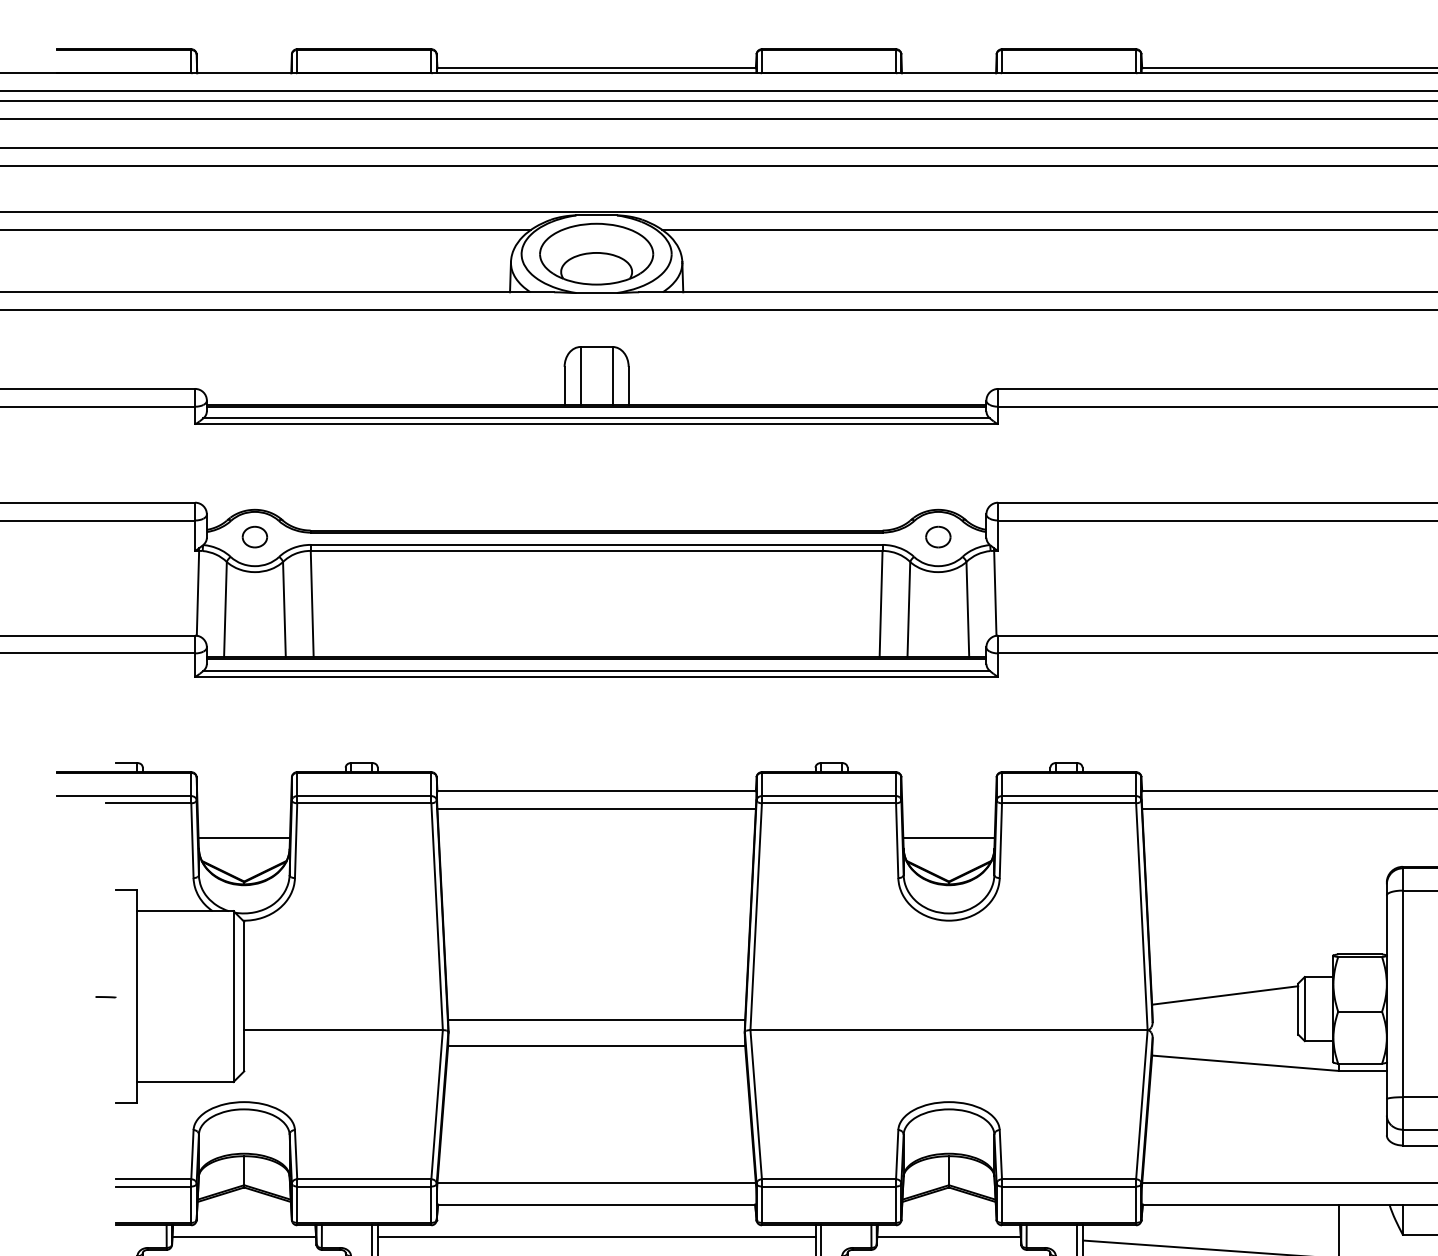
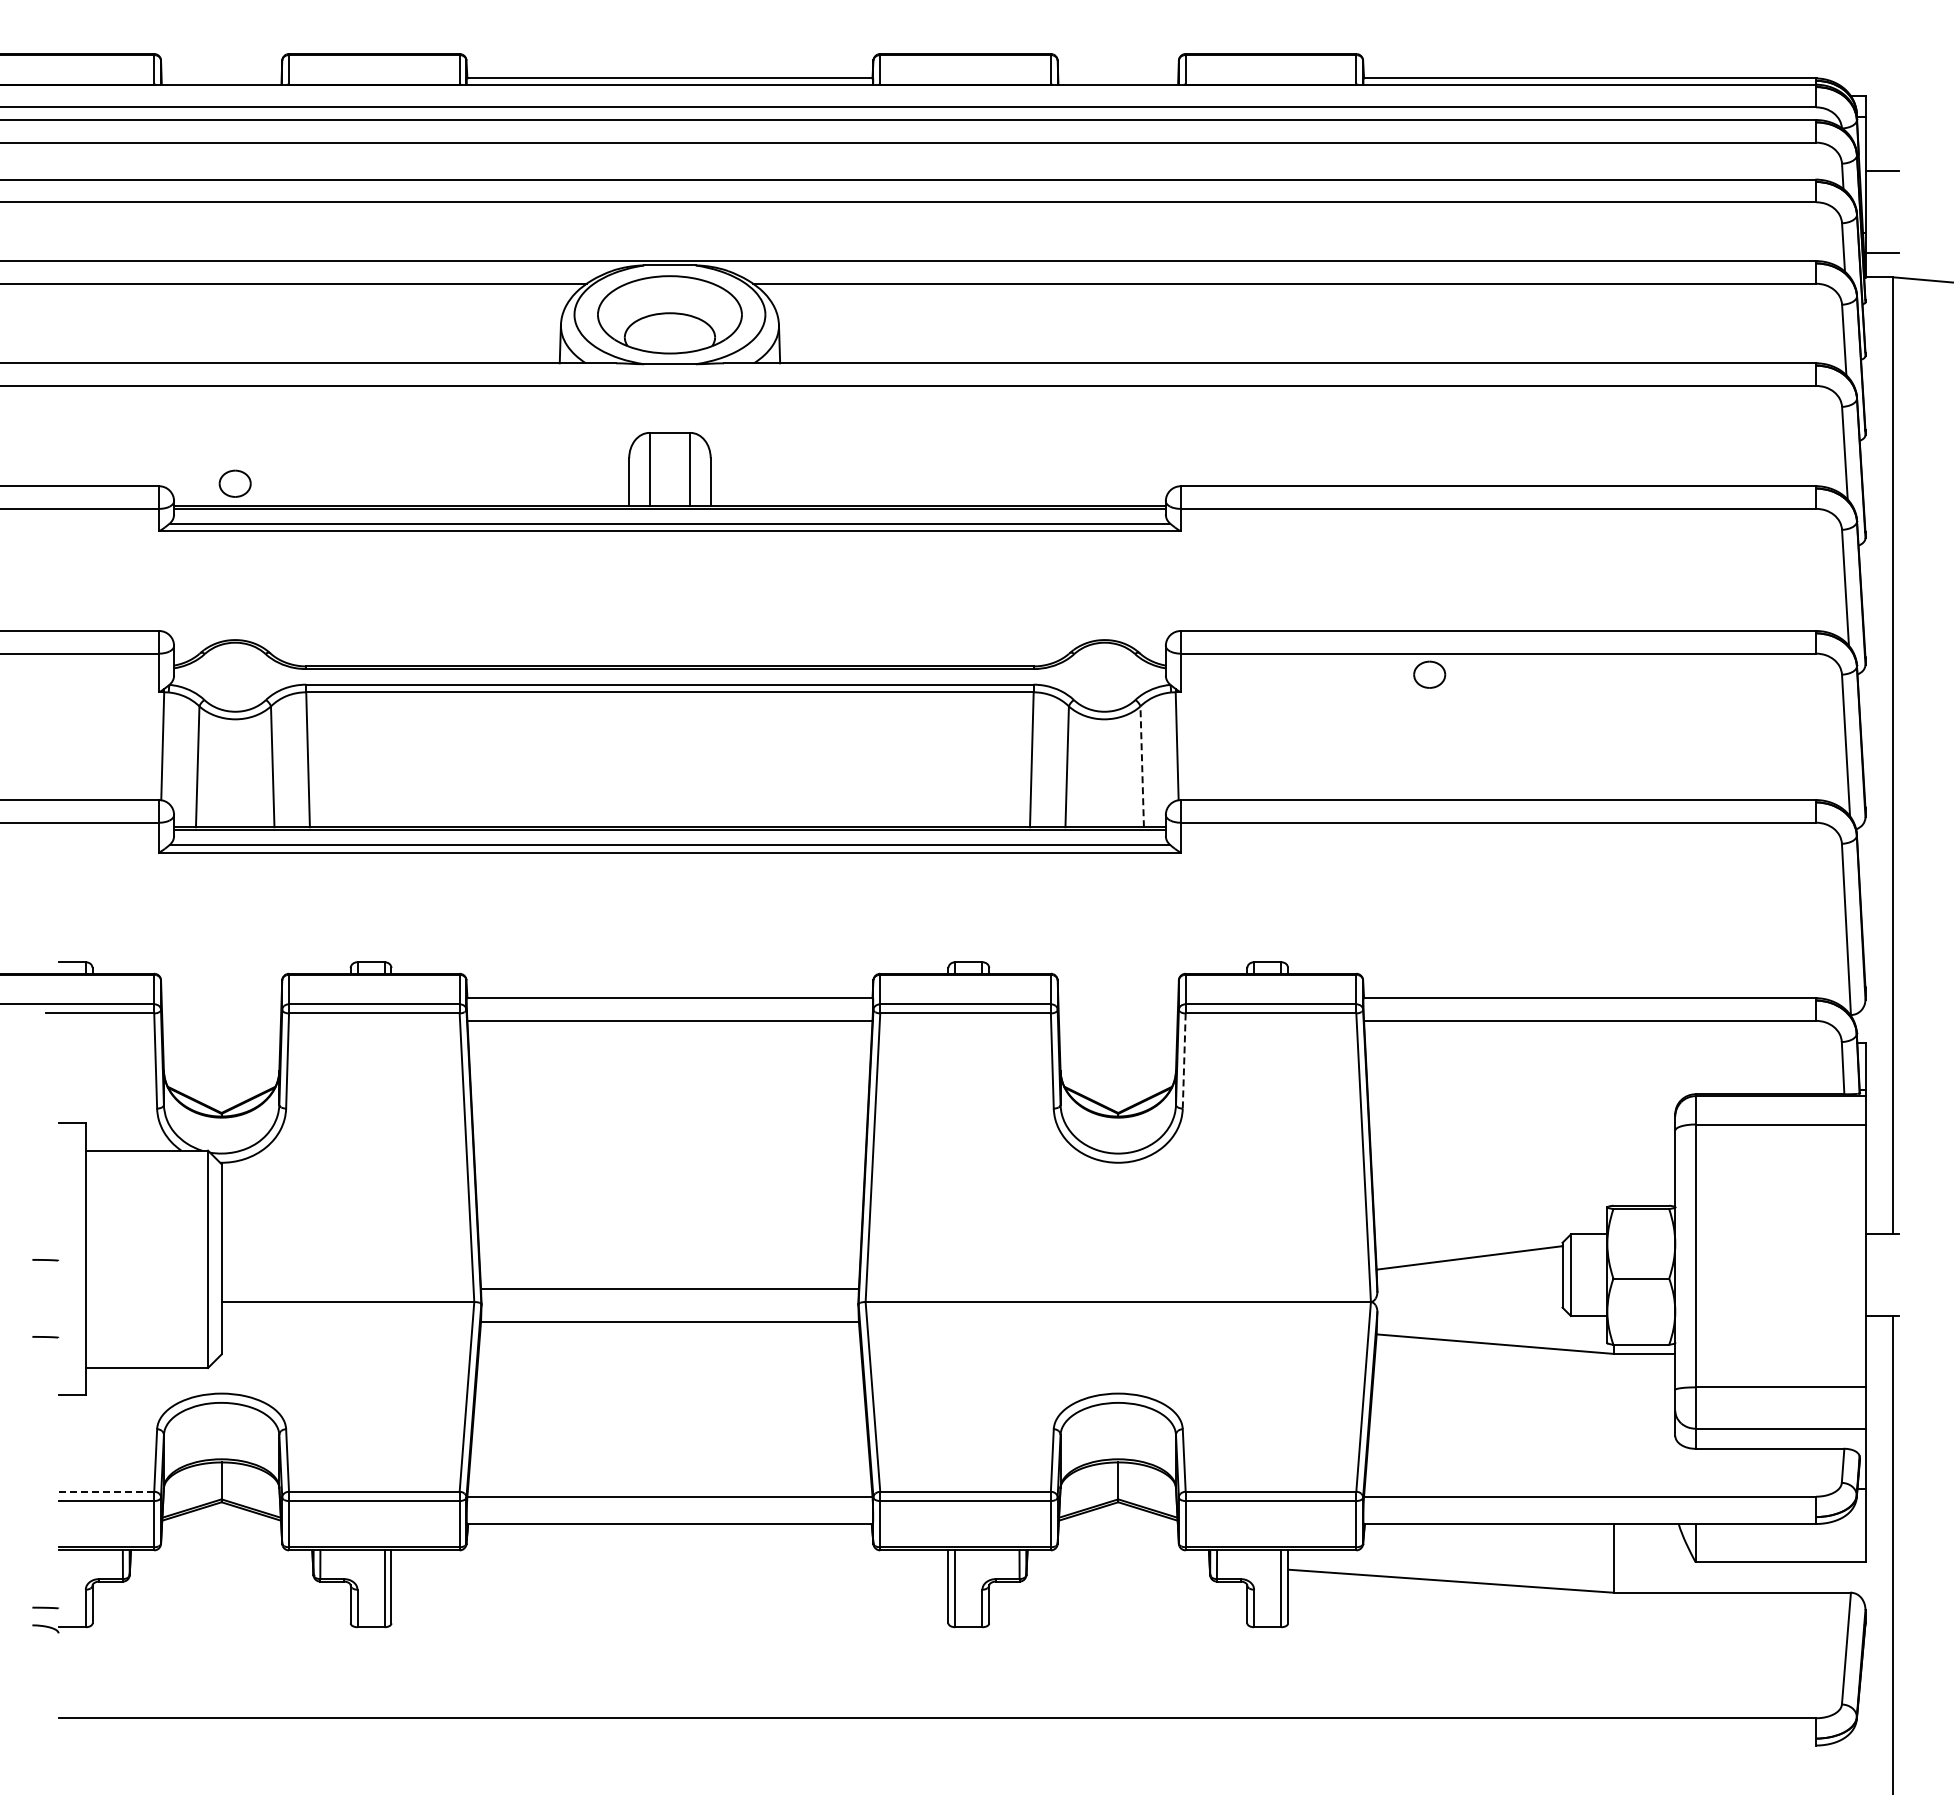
part: (254, 536) -> (234, 483), moved
part: (938, 536) -> (1429, 674), moved
line: (968, 609) -> (1142, 766), solid -> dashed
line: (244, 837) -> (221, 1057), removed
line: (949, 837) -> (1118, 1057), removed
line: (1001, 841) -> (1184, 1061), solid -> dashed
line: (105, 1058) -> (45, 1337), added
line: (153, 1179) -> (106, 1491), solid -> dashed
line: (244, 1237) -> (221, 1565), removed
line: (596, 1237) -> (669, 1565), removed
line: (948, 1237) -> (1117, 1565), removed

